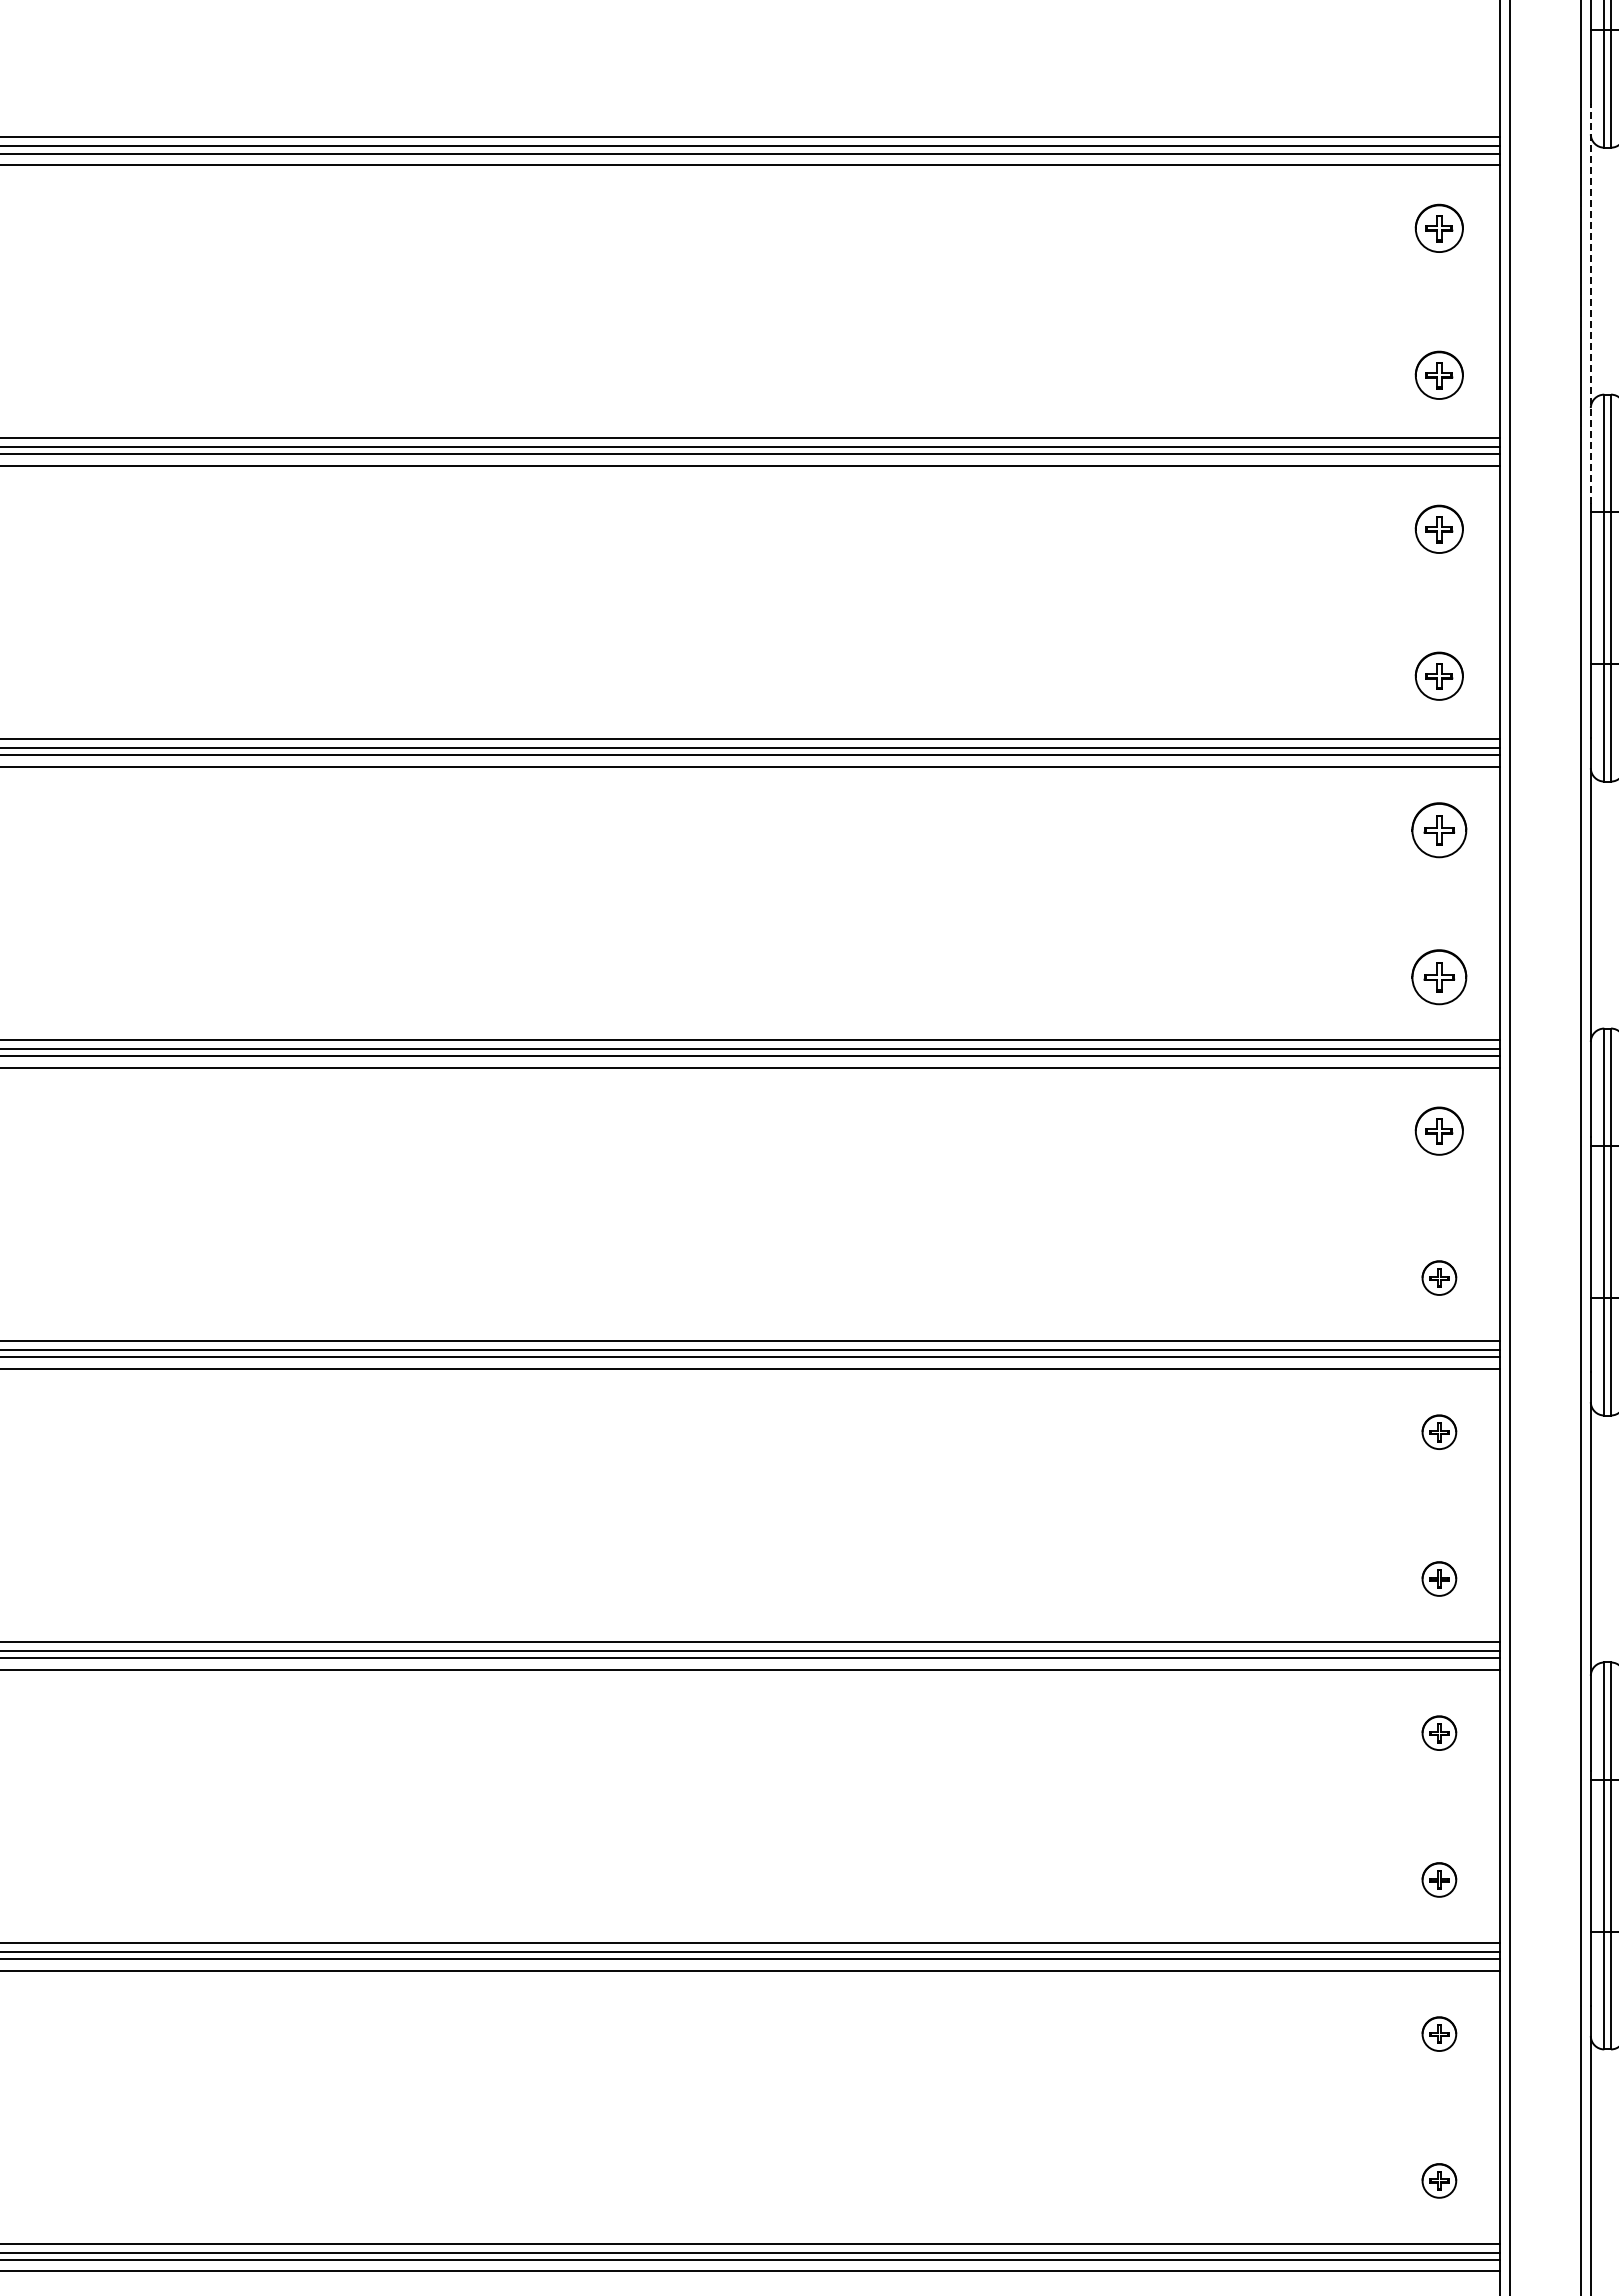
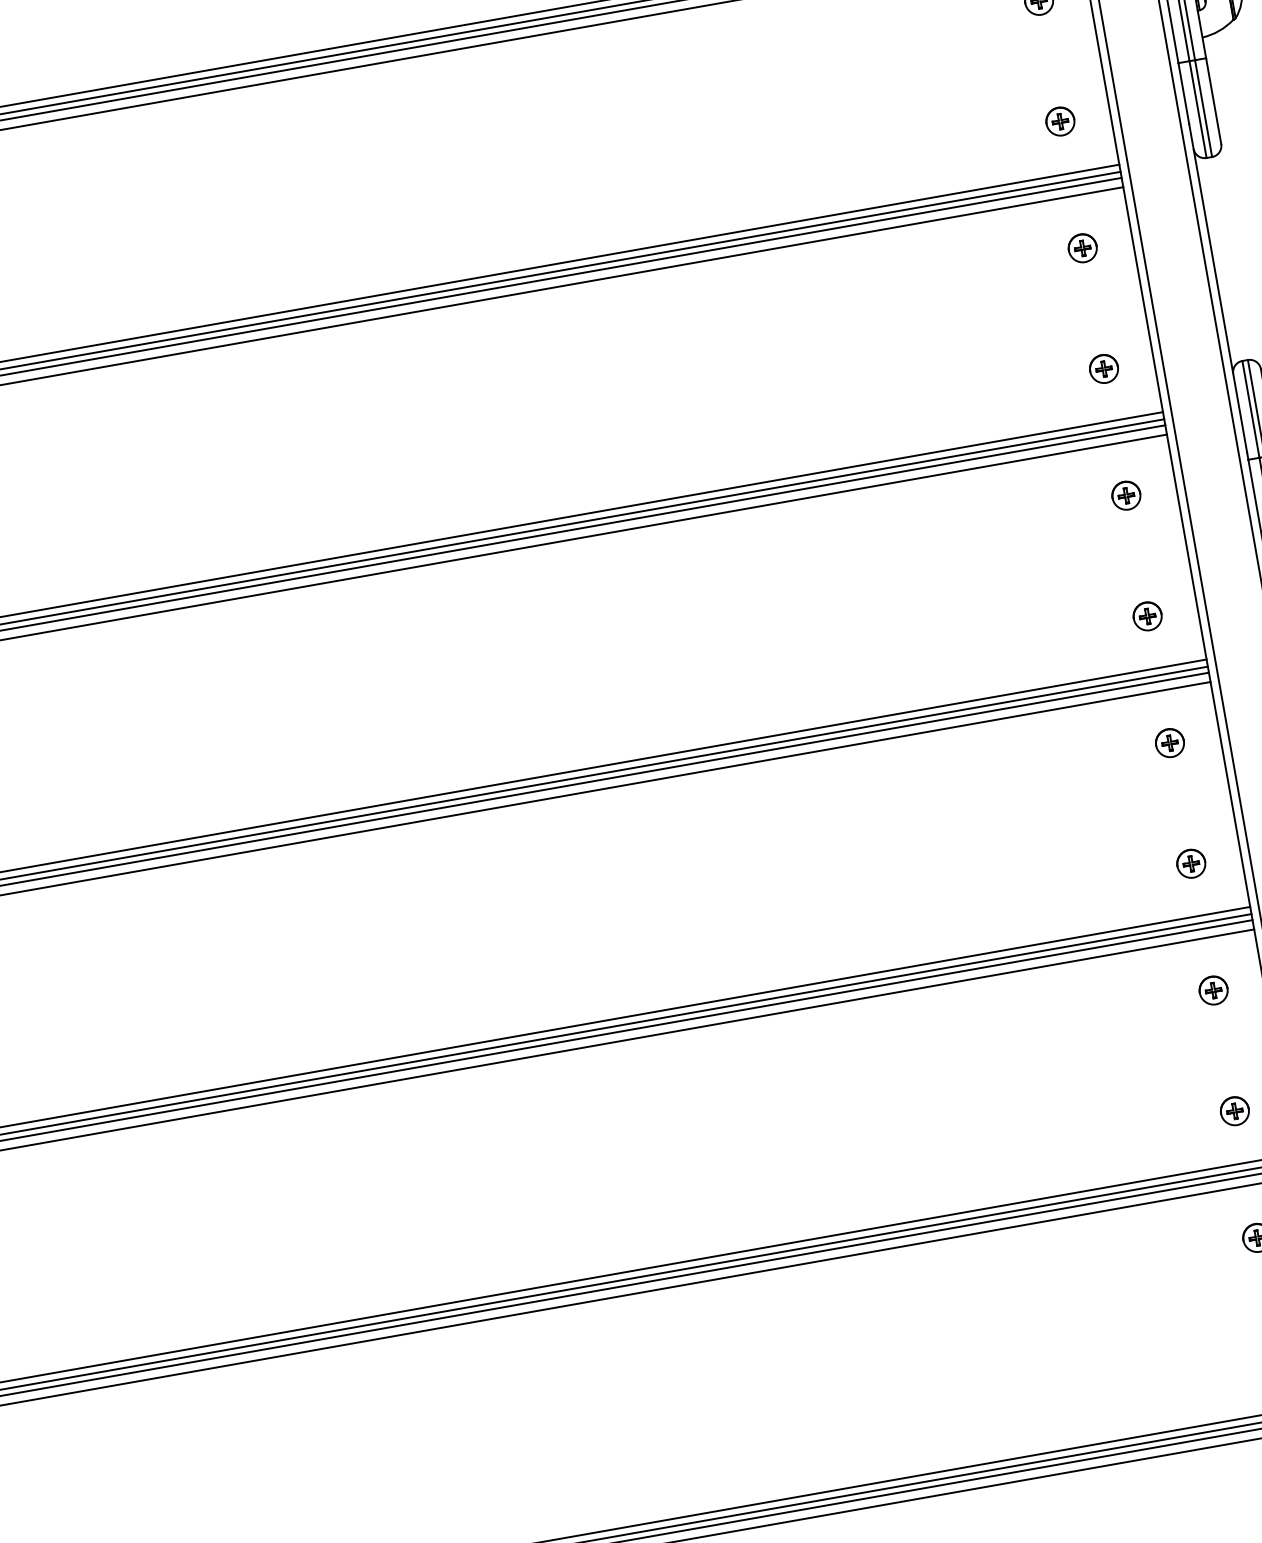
part: (1439, 74) -> (1060, 121), added
part: (1439, 228) -> (1082, 248), size x0.71
line: (1590, 303) -> (1217, 288), dashed -> solid
part: (1439, 374) -> (1104, 368), size x0.71
part: (1439, 529) -> (1126, 495), size x0.71
part: (1439, 675) -> (1147, 615), size x0.71
part: (1439, 830) -> (1170, 743), size x0.62
part: (1439, 976) -> (1191, 863), size x0.62
part: (1439, 1131) -> (1213, 990), size x0.71

